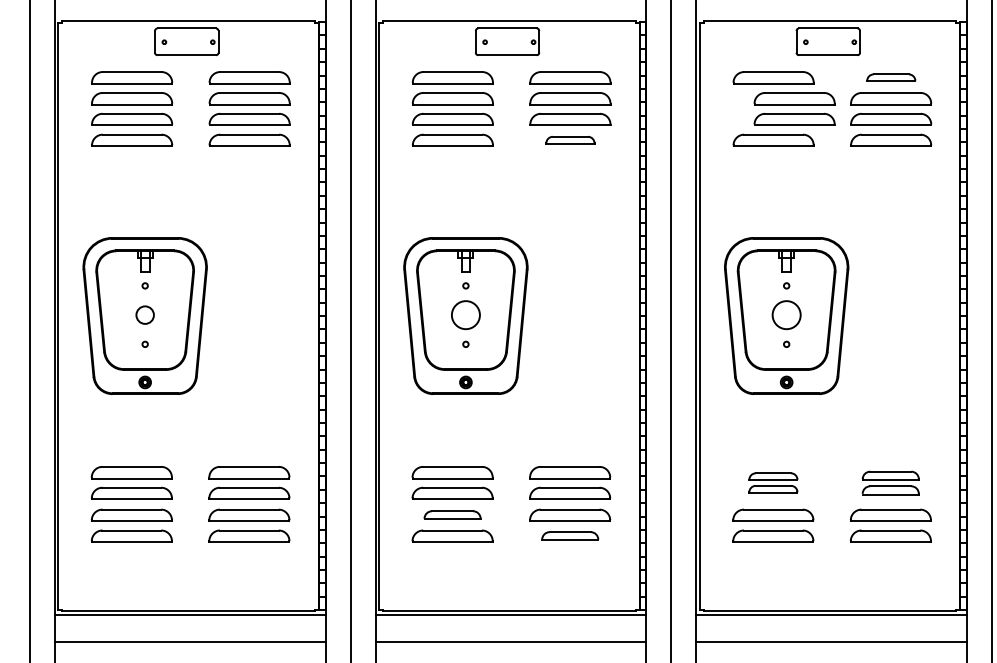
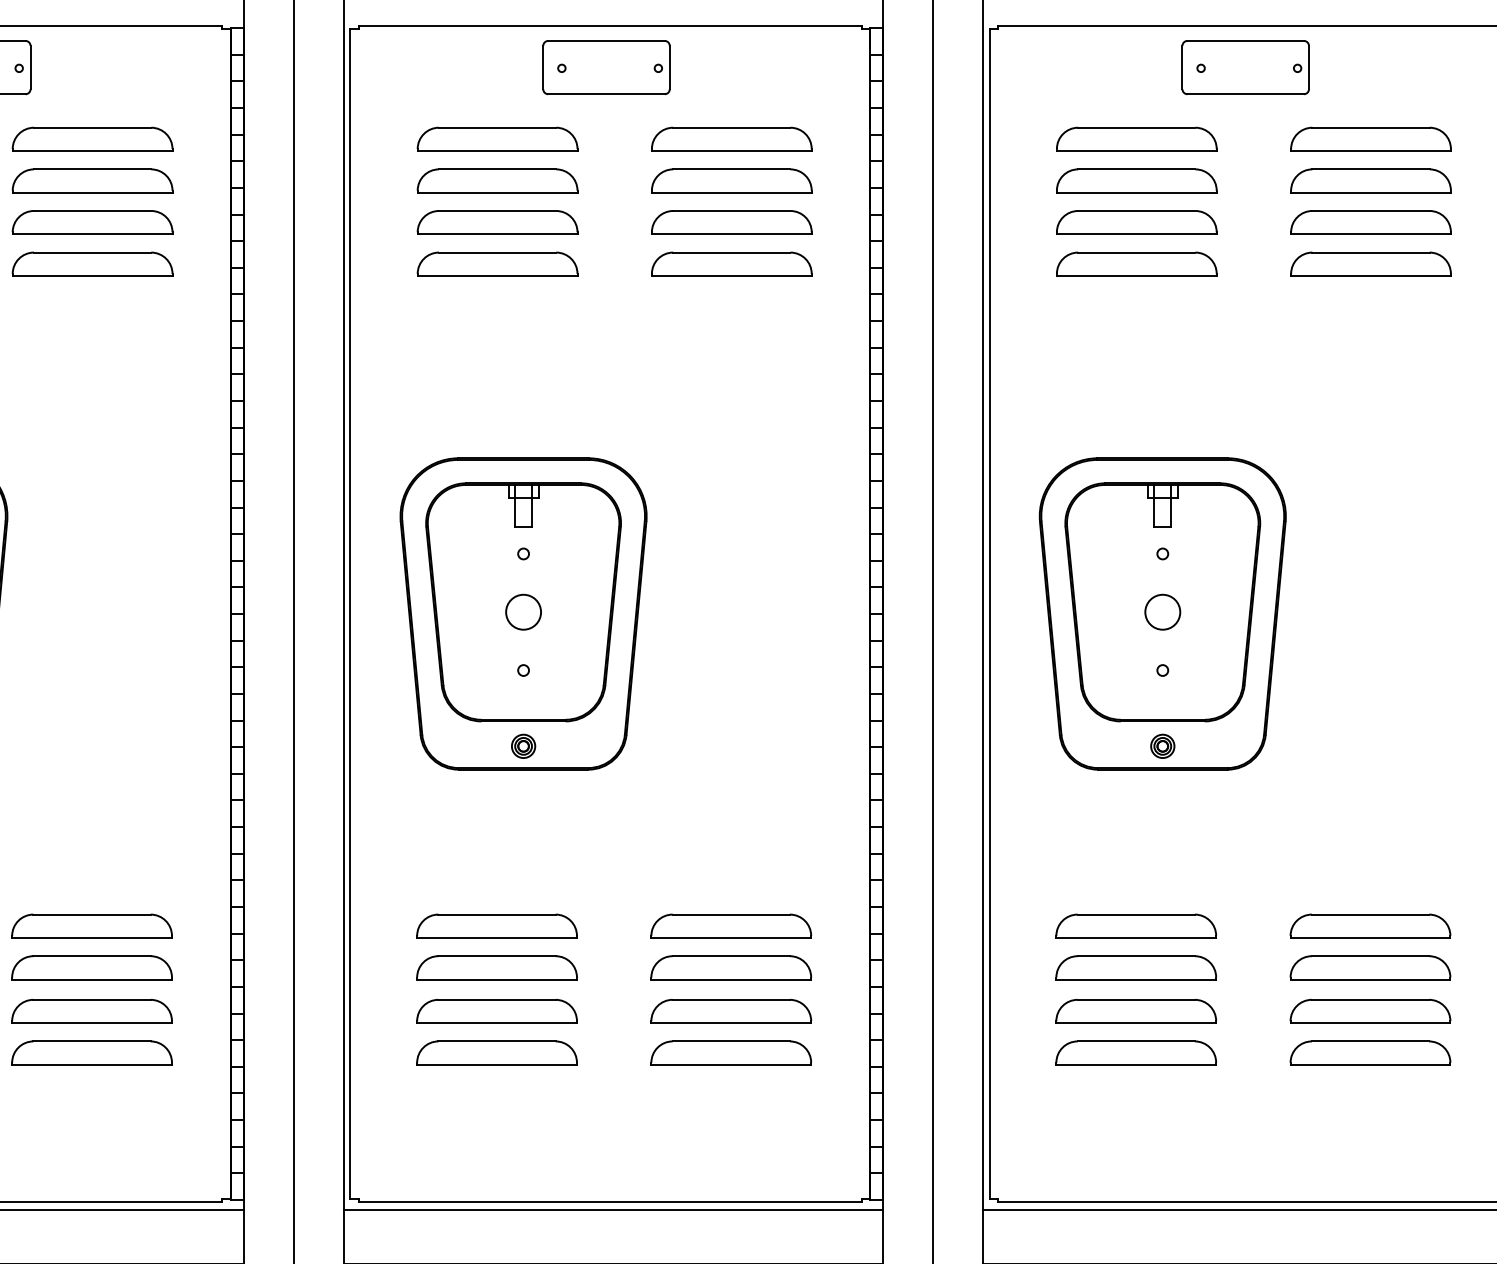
part: (891, 77) -> (1371, 138), size x1.67
part: (794, 108) -> (1136, 200), moved
part: (570, 139) -> (731, 262), size x1.67
circle: (465, 314) -> (522, 610), size x0.62
circle: (786, 314) -> (1162, 610), size x0.62
part: (773, 482) -> (1136, 945), size x1.67
part: (890, 482) -> (1369, 945), size x1.43
part: (452, 514) -> (496, 1009), size x1.43
part: (570, 535) -> (731, 1051), size x1.43

